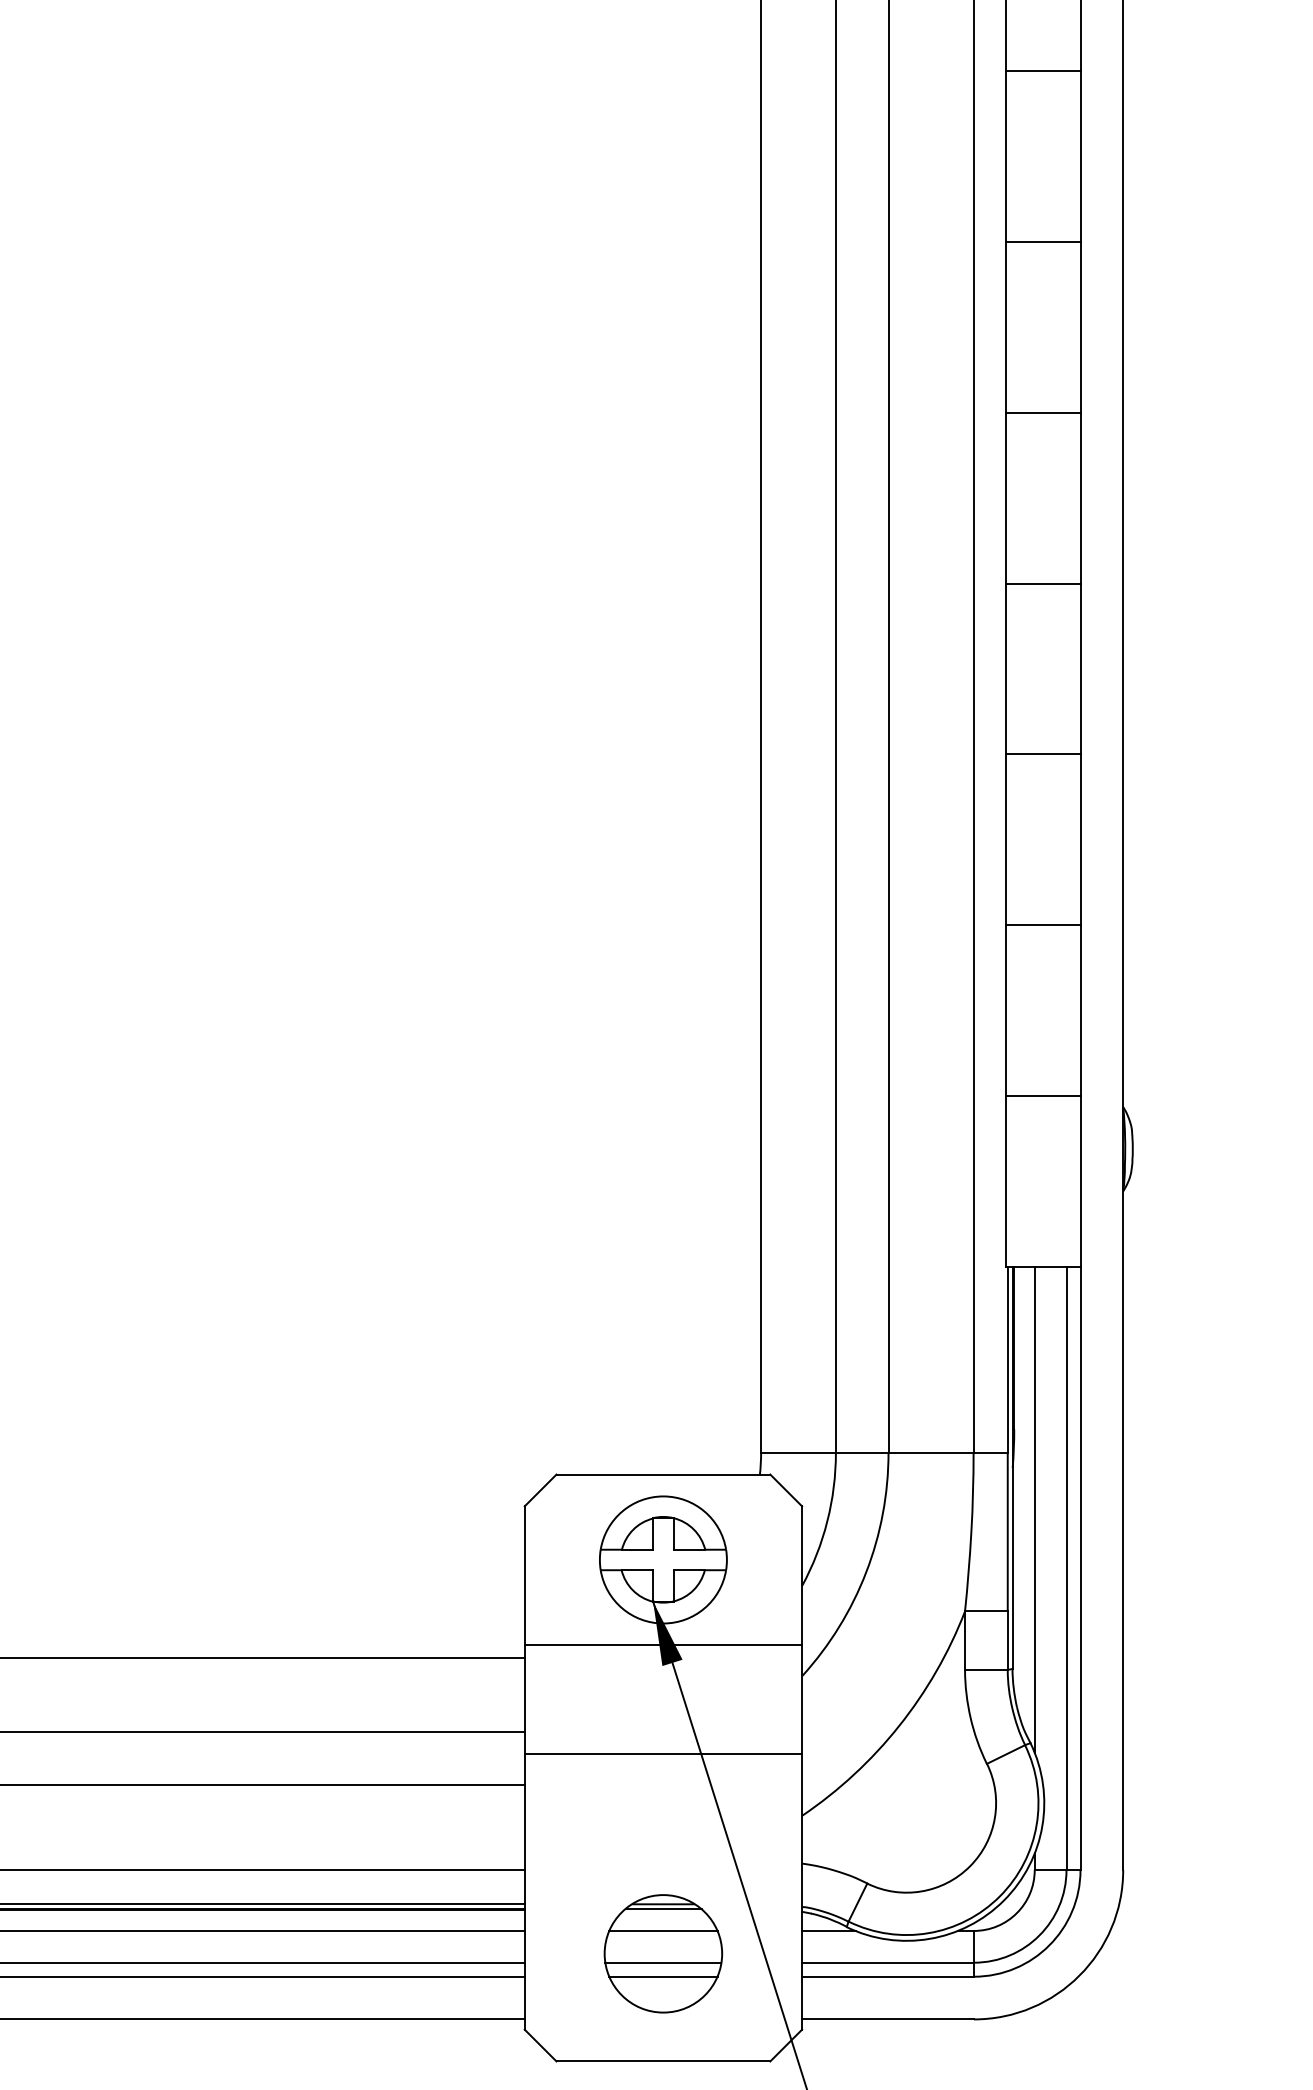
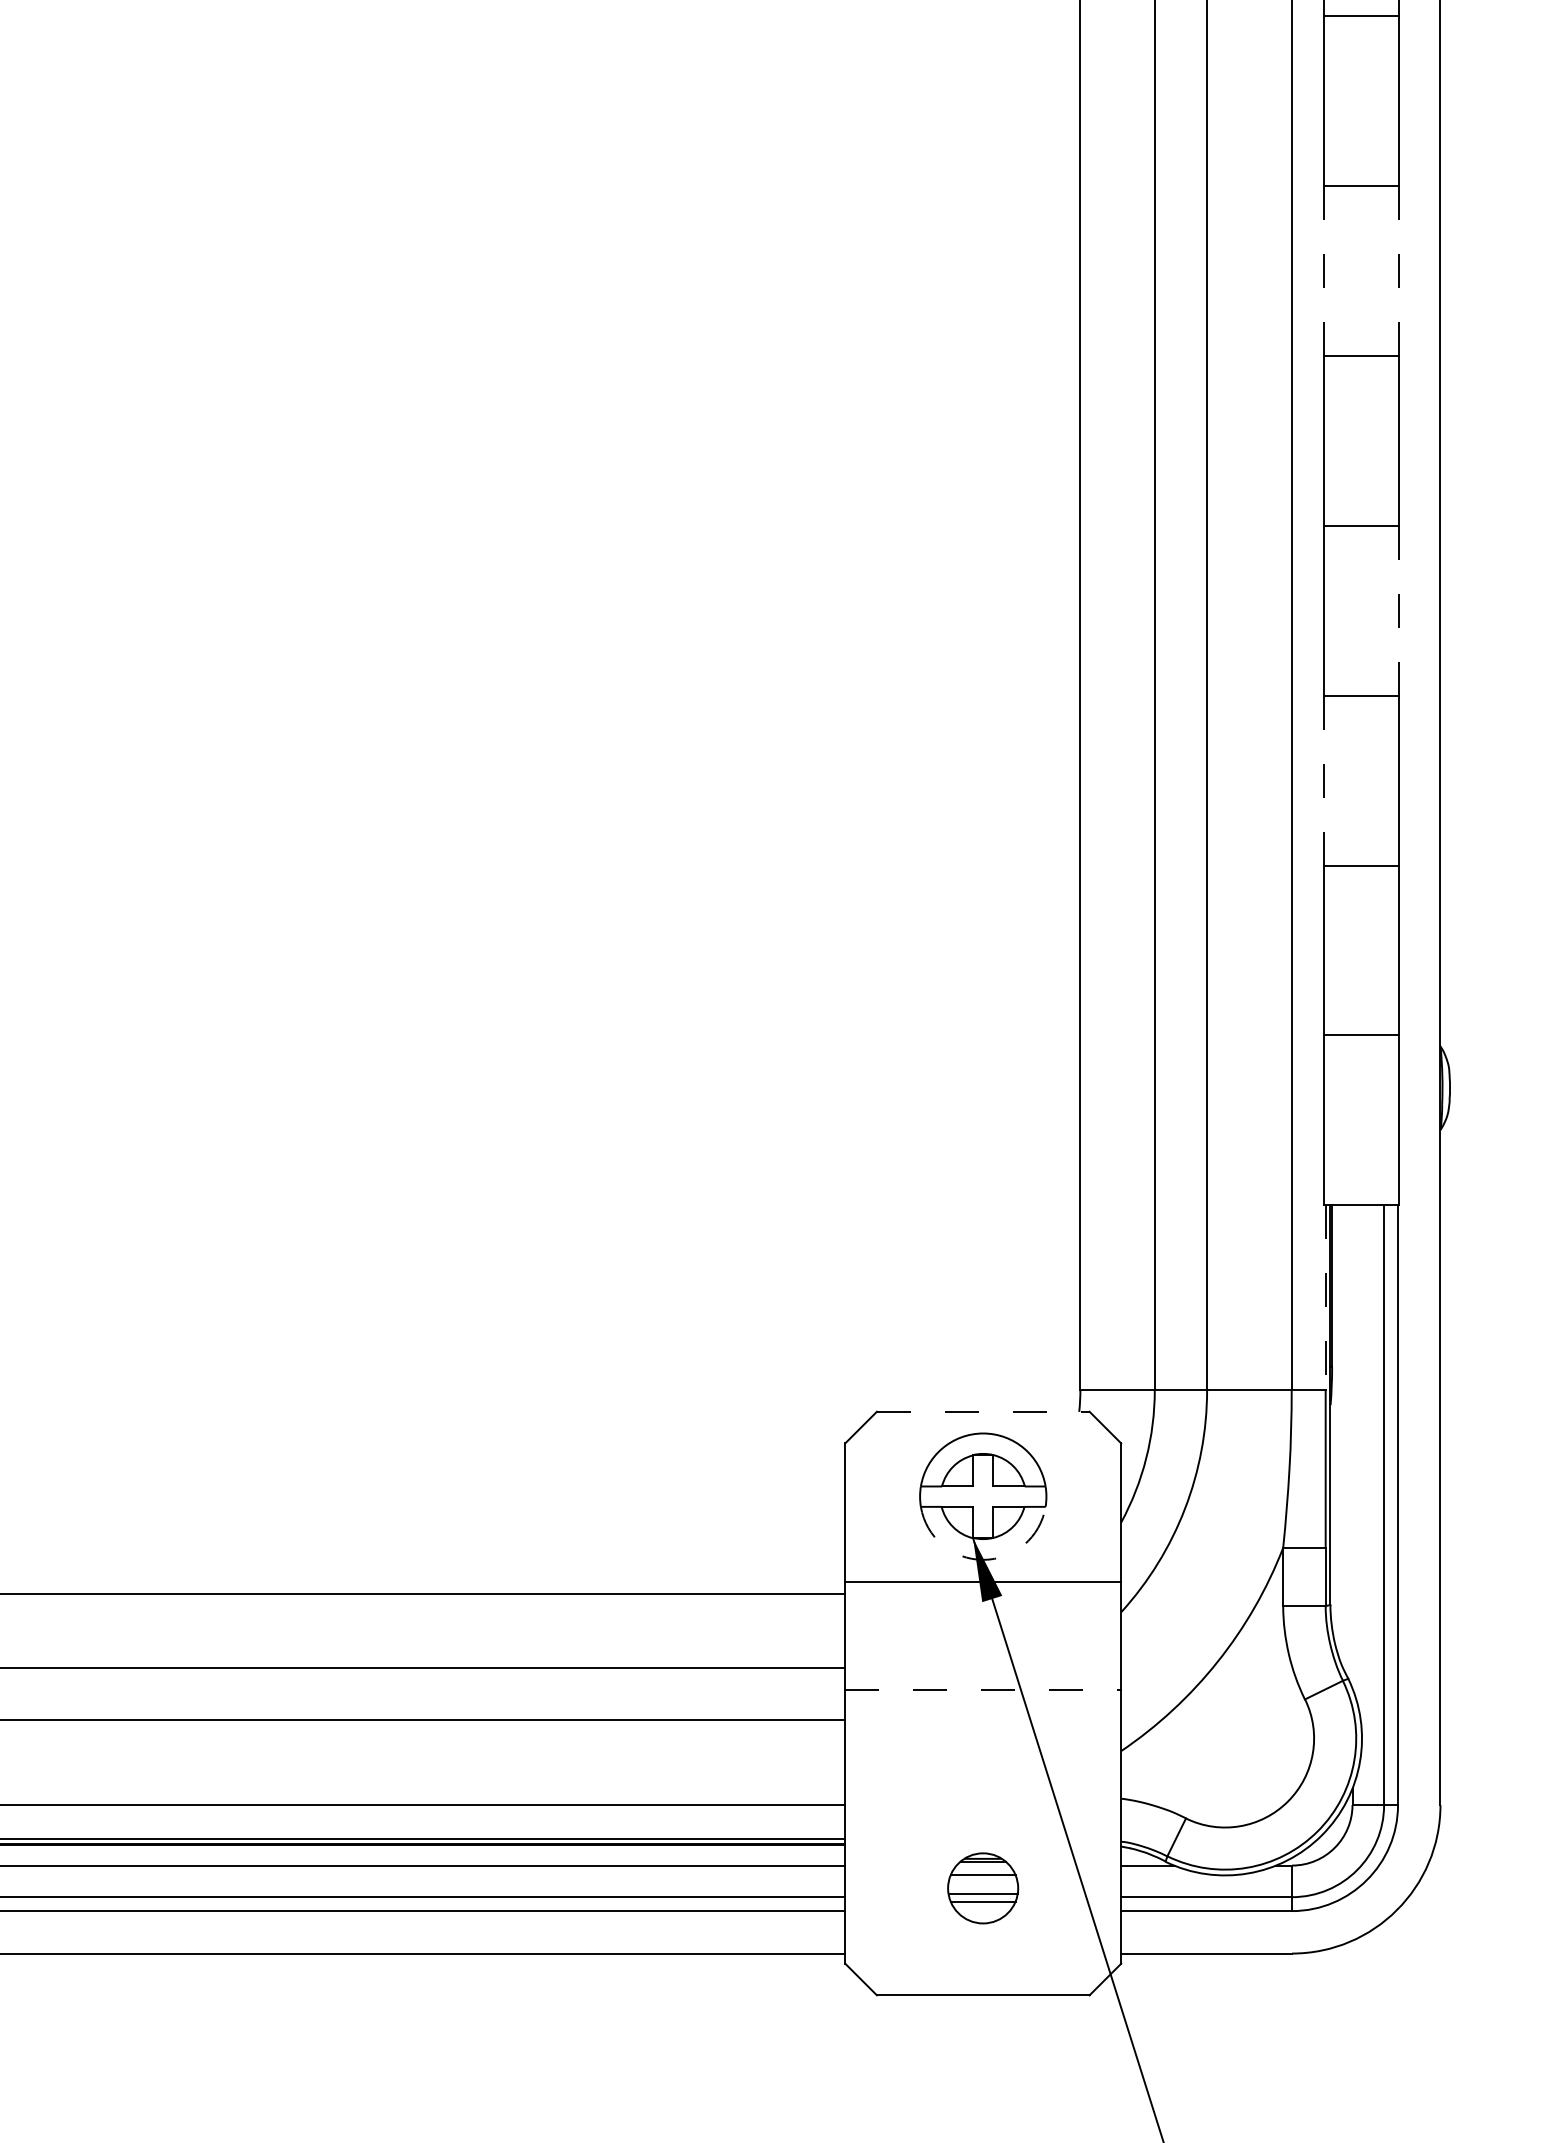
line: (1005, 327) -> (1323, 271), solid -> dashed
line: (1080, 327) -> (1398, 271), solid -> dashed
line: (1080, 668) -> (1398, 610), solid -> dashed
line: (1005, 839) -> (1323, 780), solid -> dashed
line: (1007, 1360) -> (1325, 1298), solid -> dashed
line: (663, 1474) -> (983, 1411), solid -> dashed
line: (1034, 1509) -> (1352, 1446), removed
arc: (663, 1623) -> (983, 1559), solid -> dashed
line: (663, 1753) -> (983, 1689), solid -> dashed
part: (662, 1953) -> (982, 1888), size x0.6

